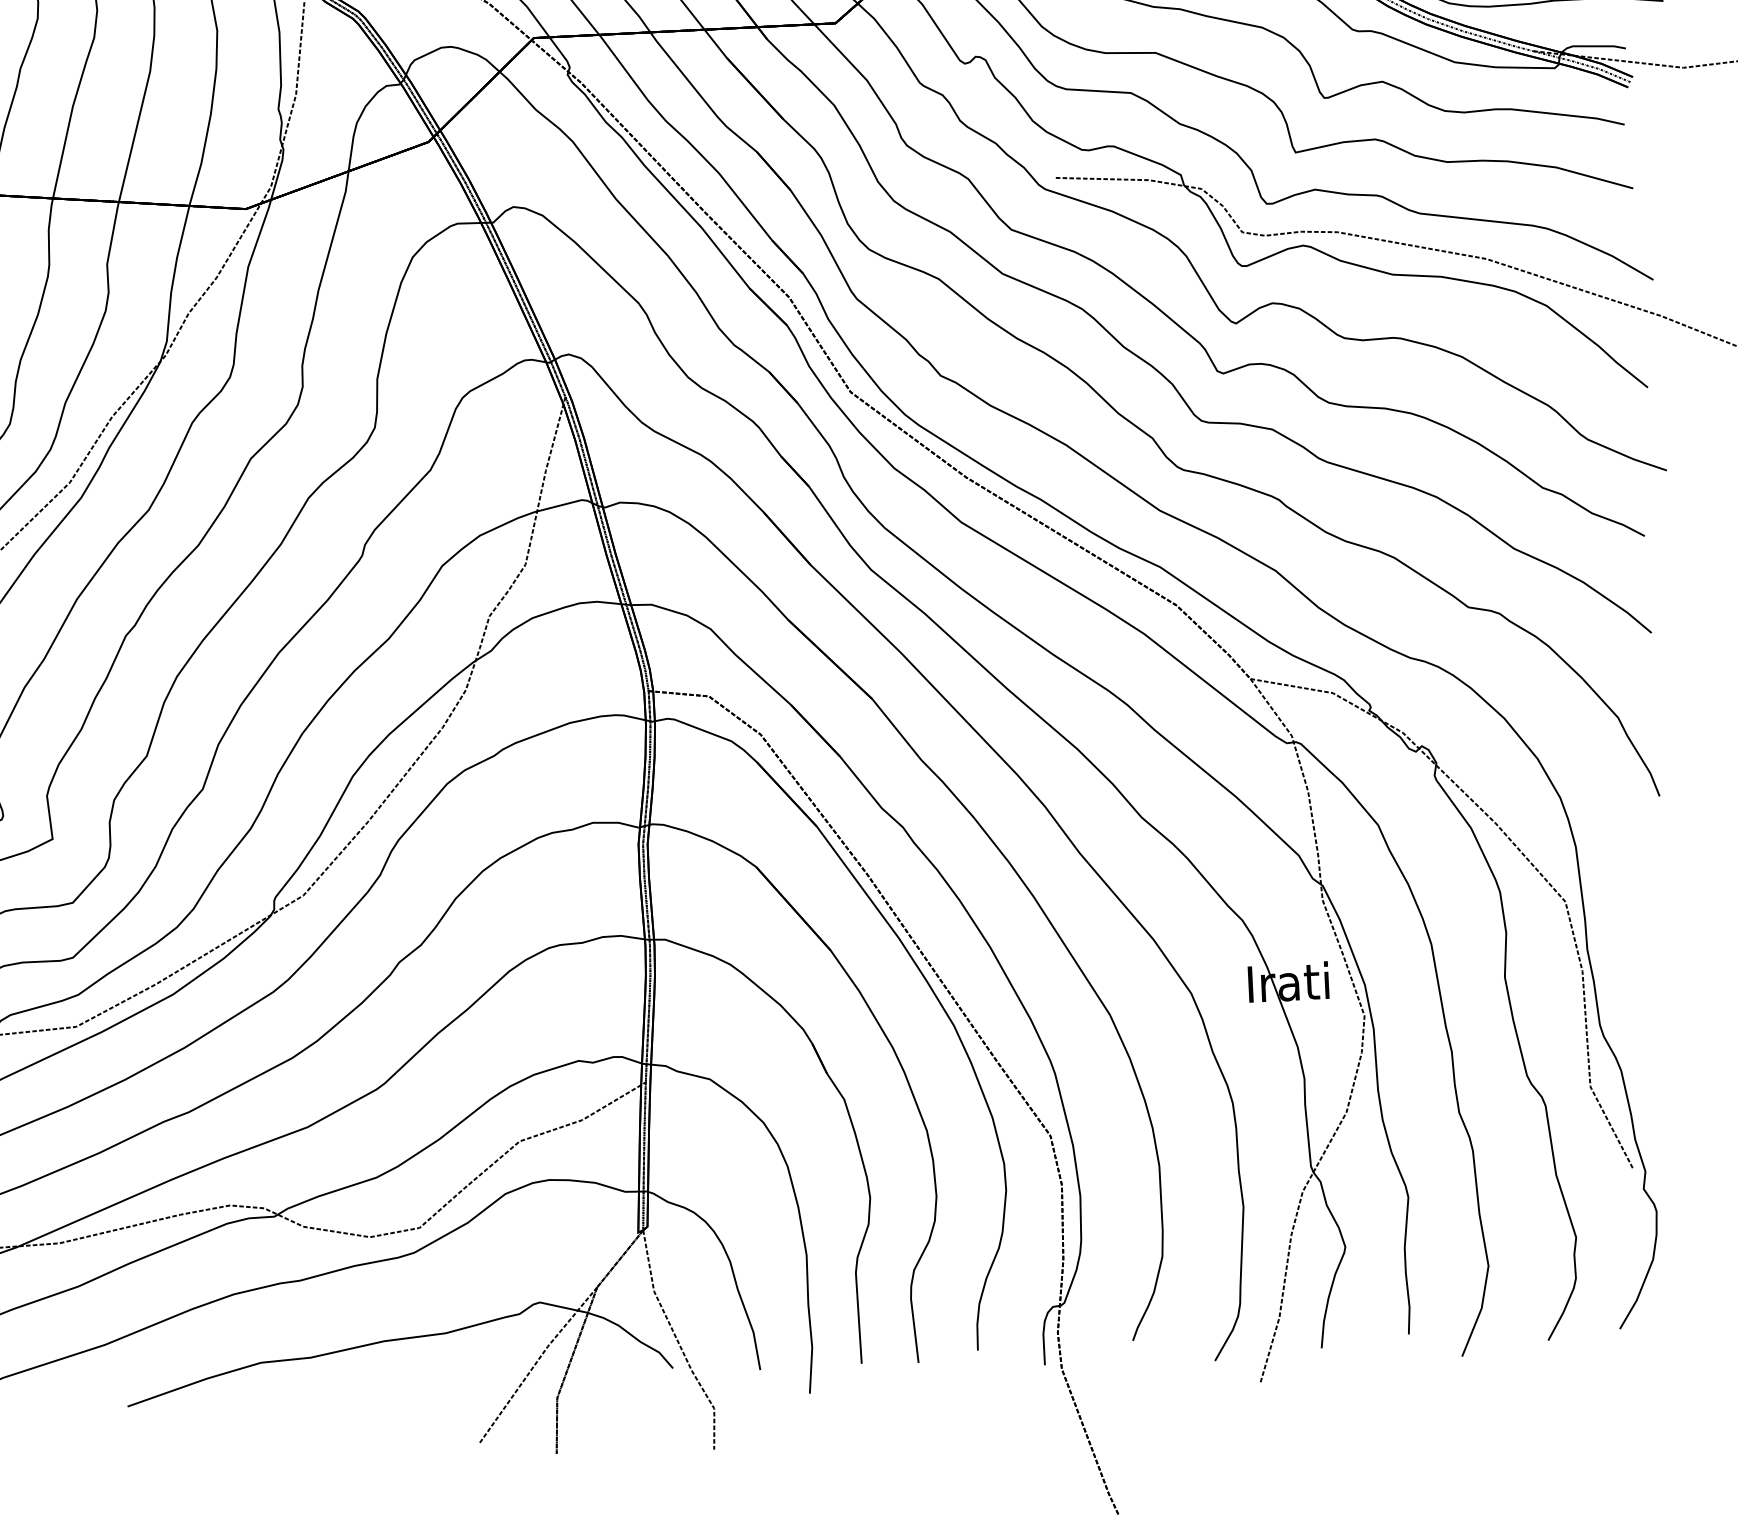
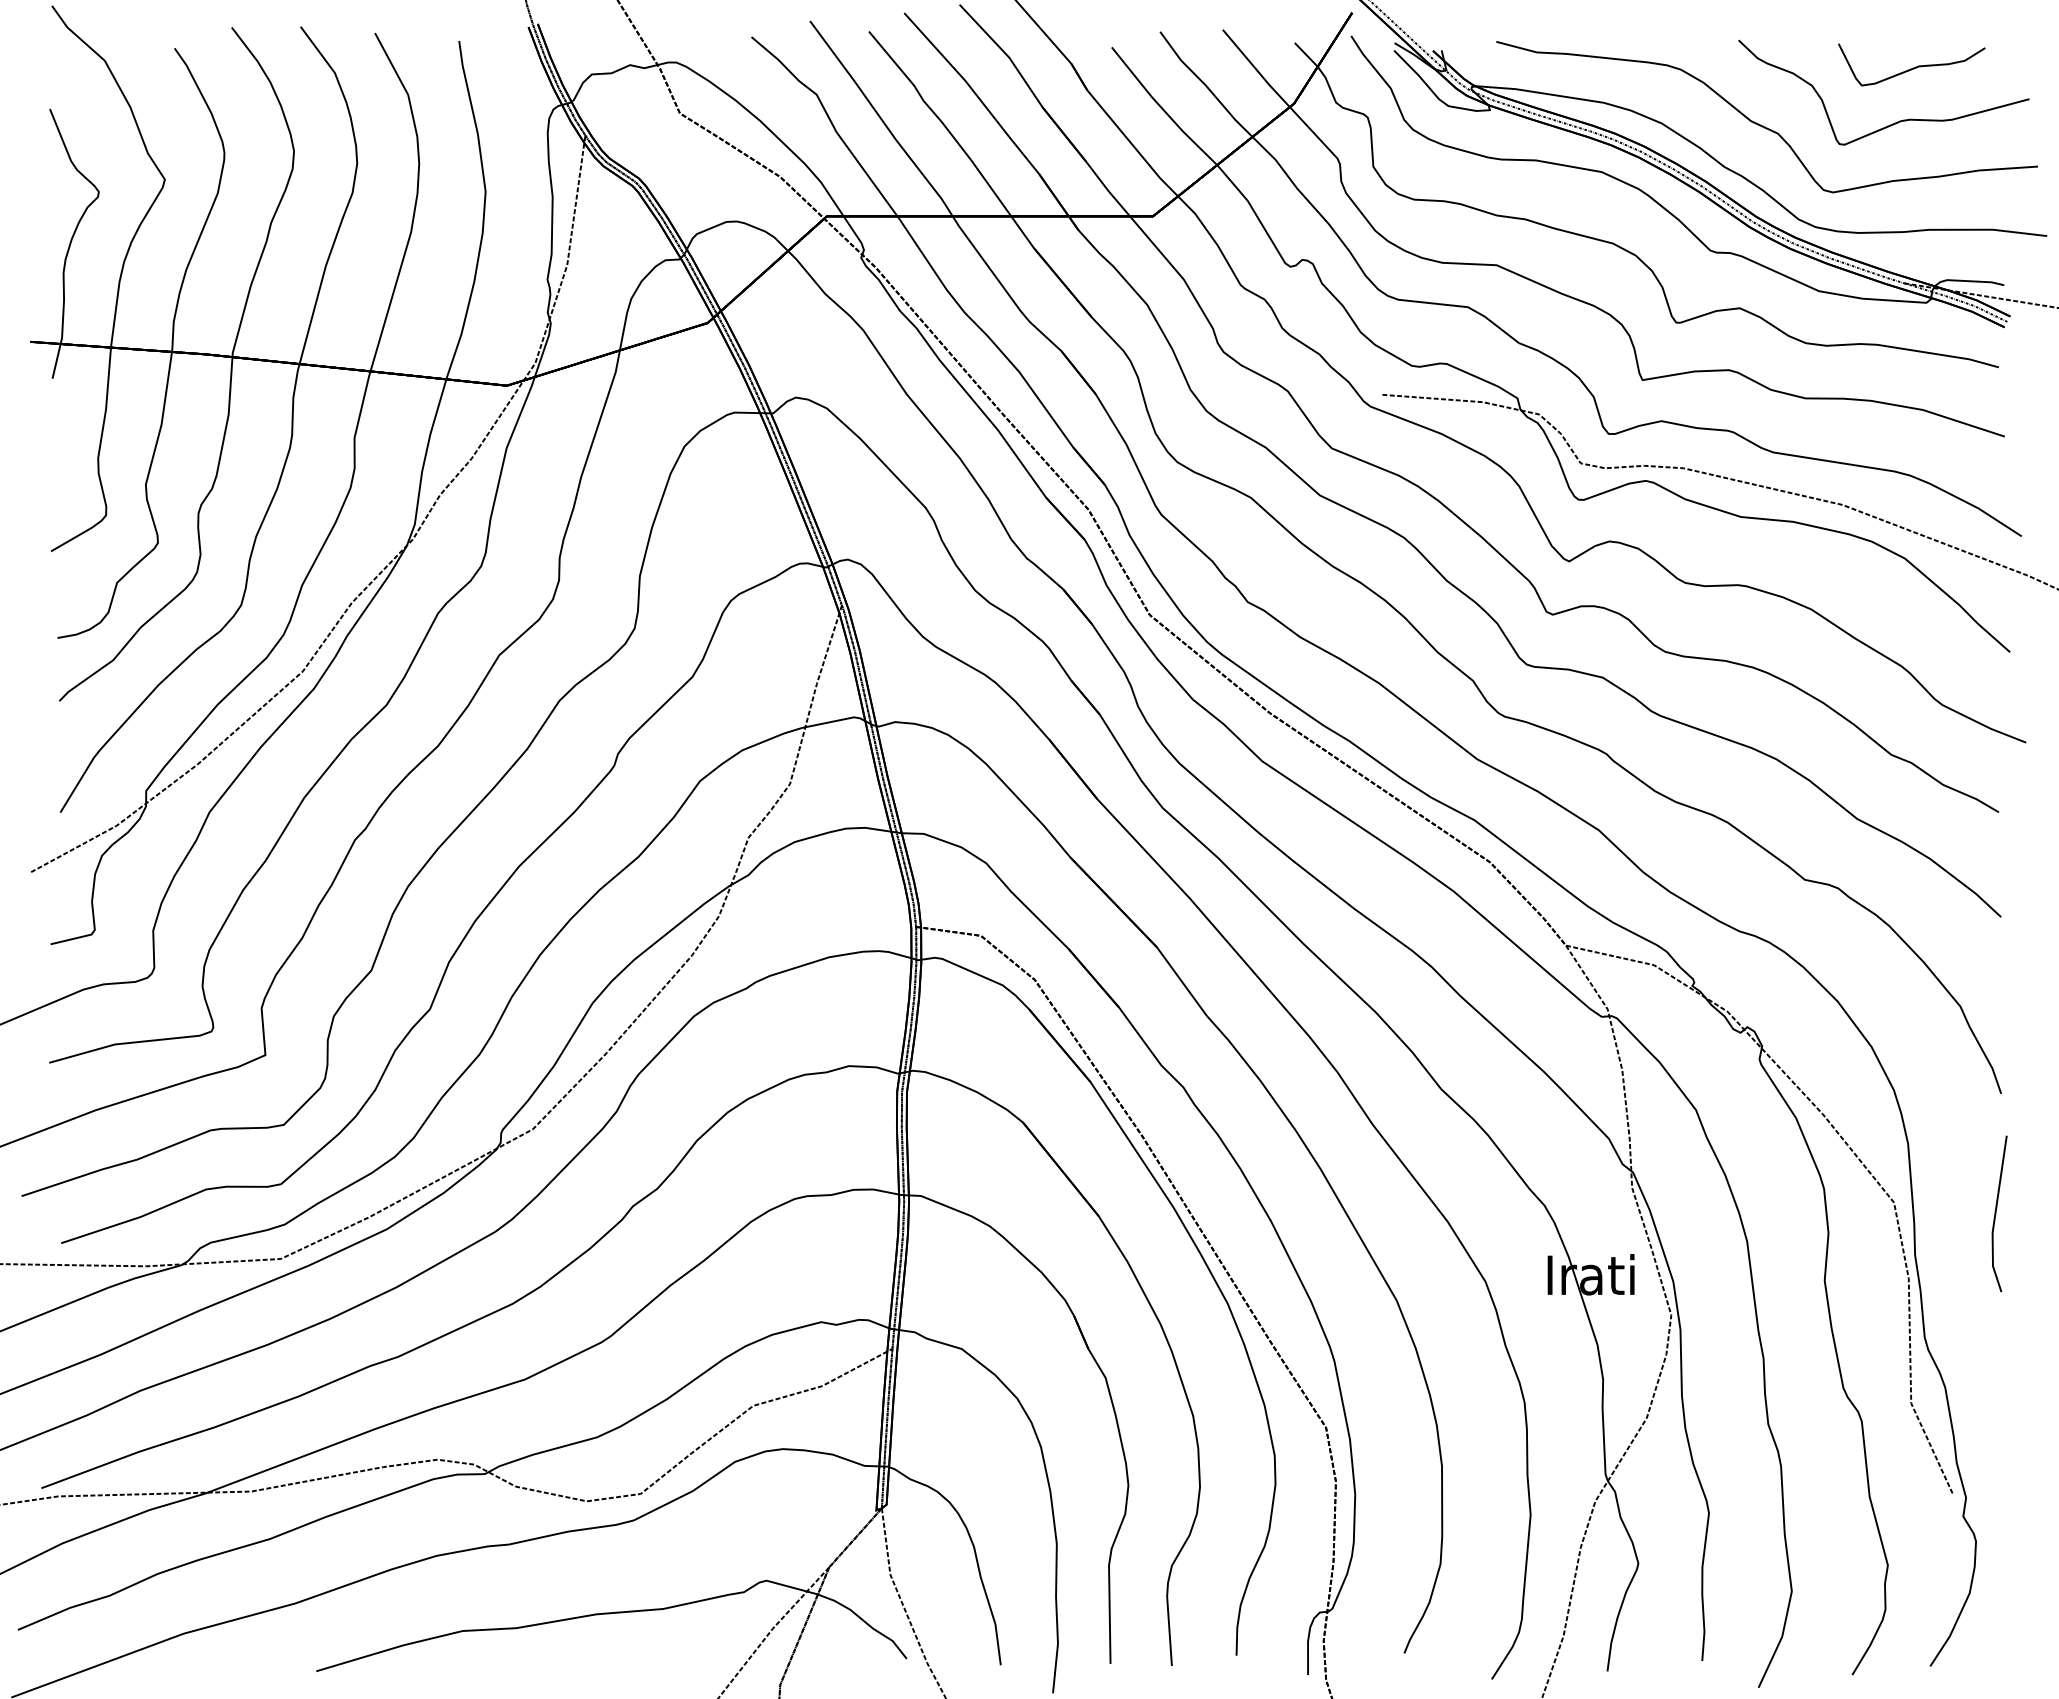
line: (1660, 907) -> (1996, 1213), added

